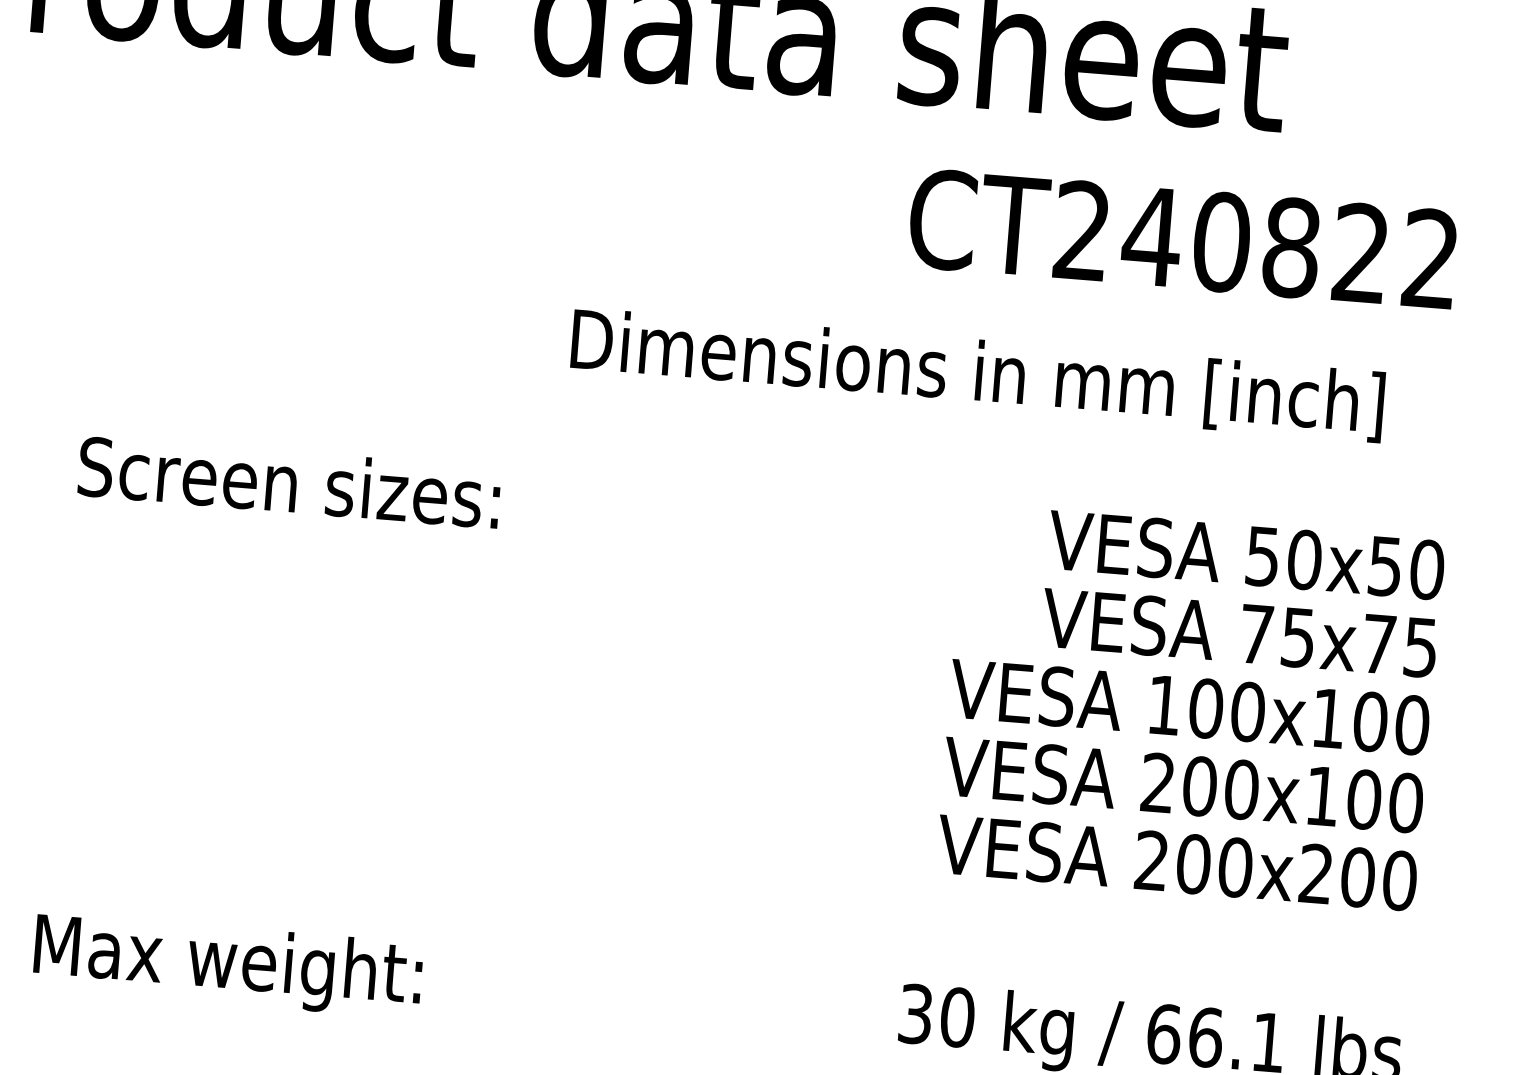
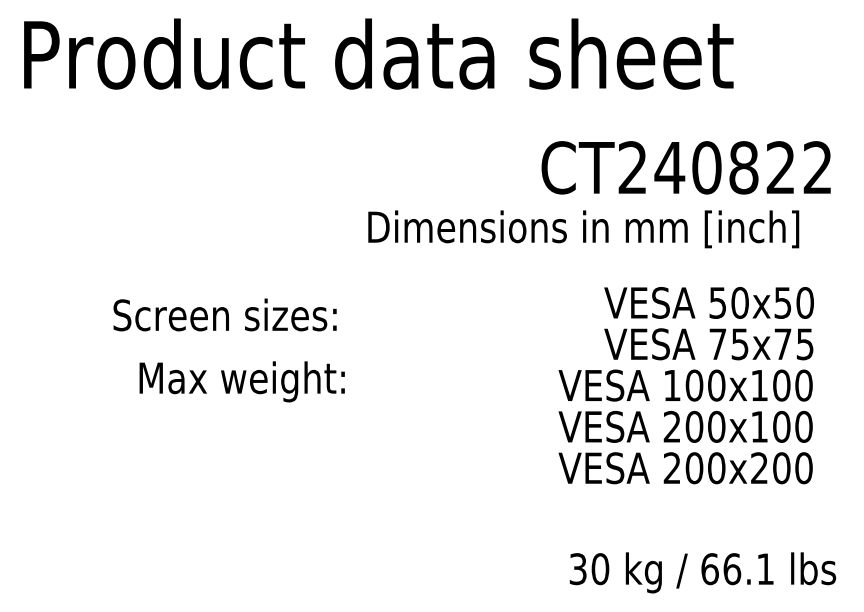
text: (1181, 238) -> (685, 167), moved
text: (1189, 707) -> (685, 385), moved
text: (226, 965) -> (241, 381), moved

